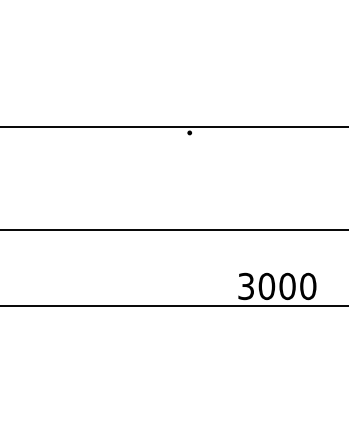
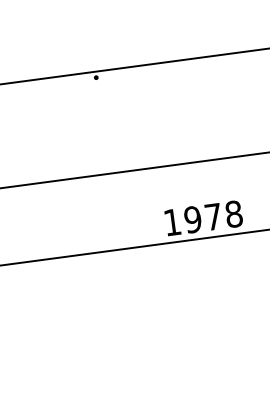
text: (277, 286) -> (203, 218), 3000 -> 1978

